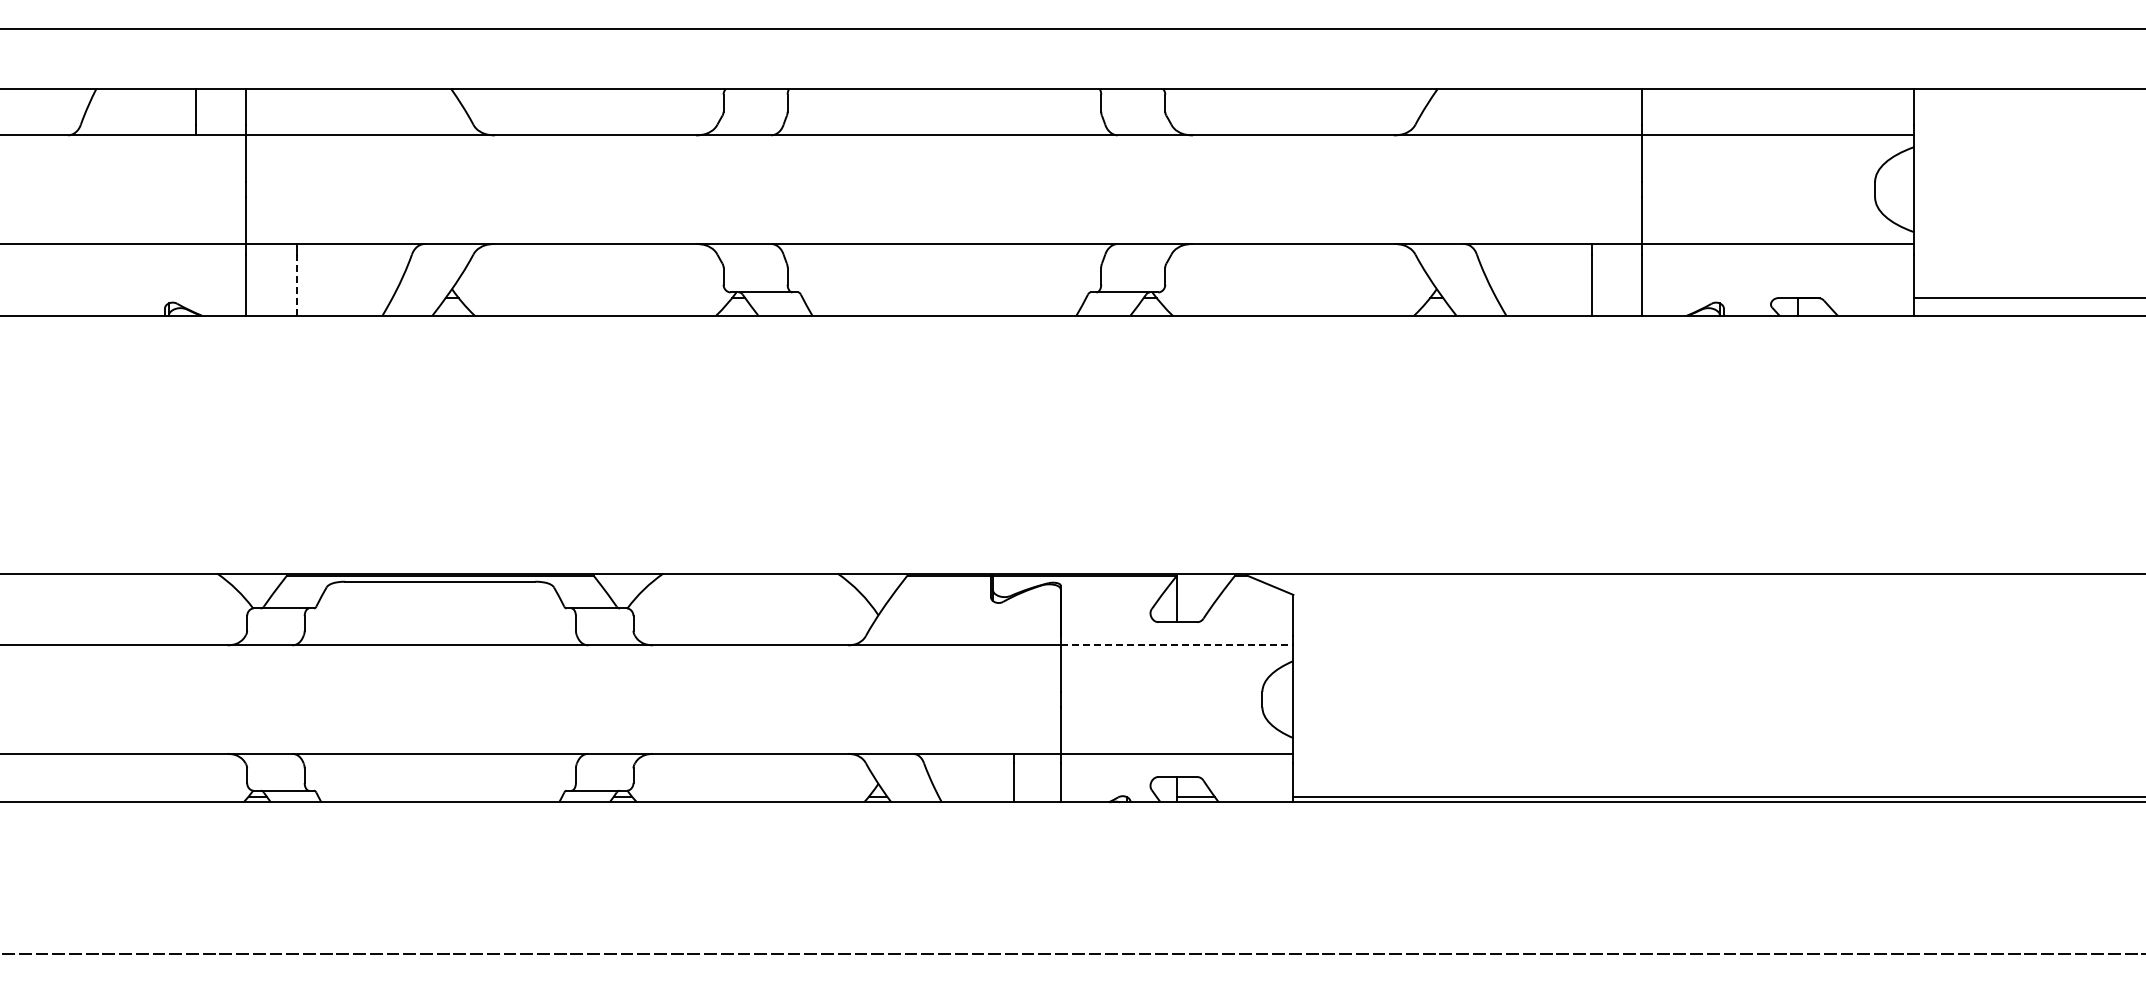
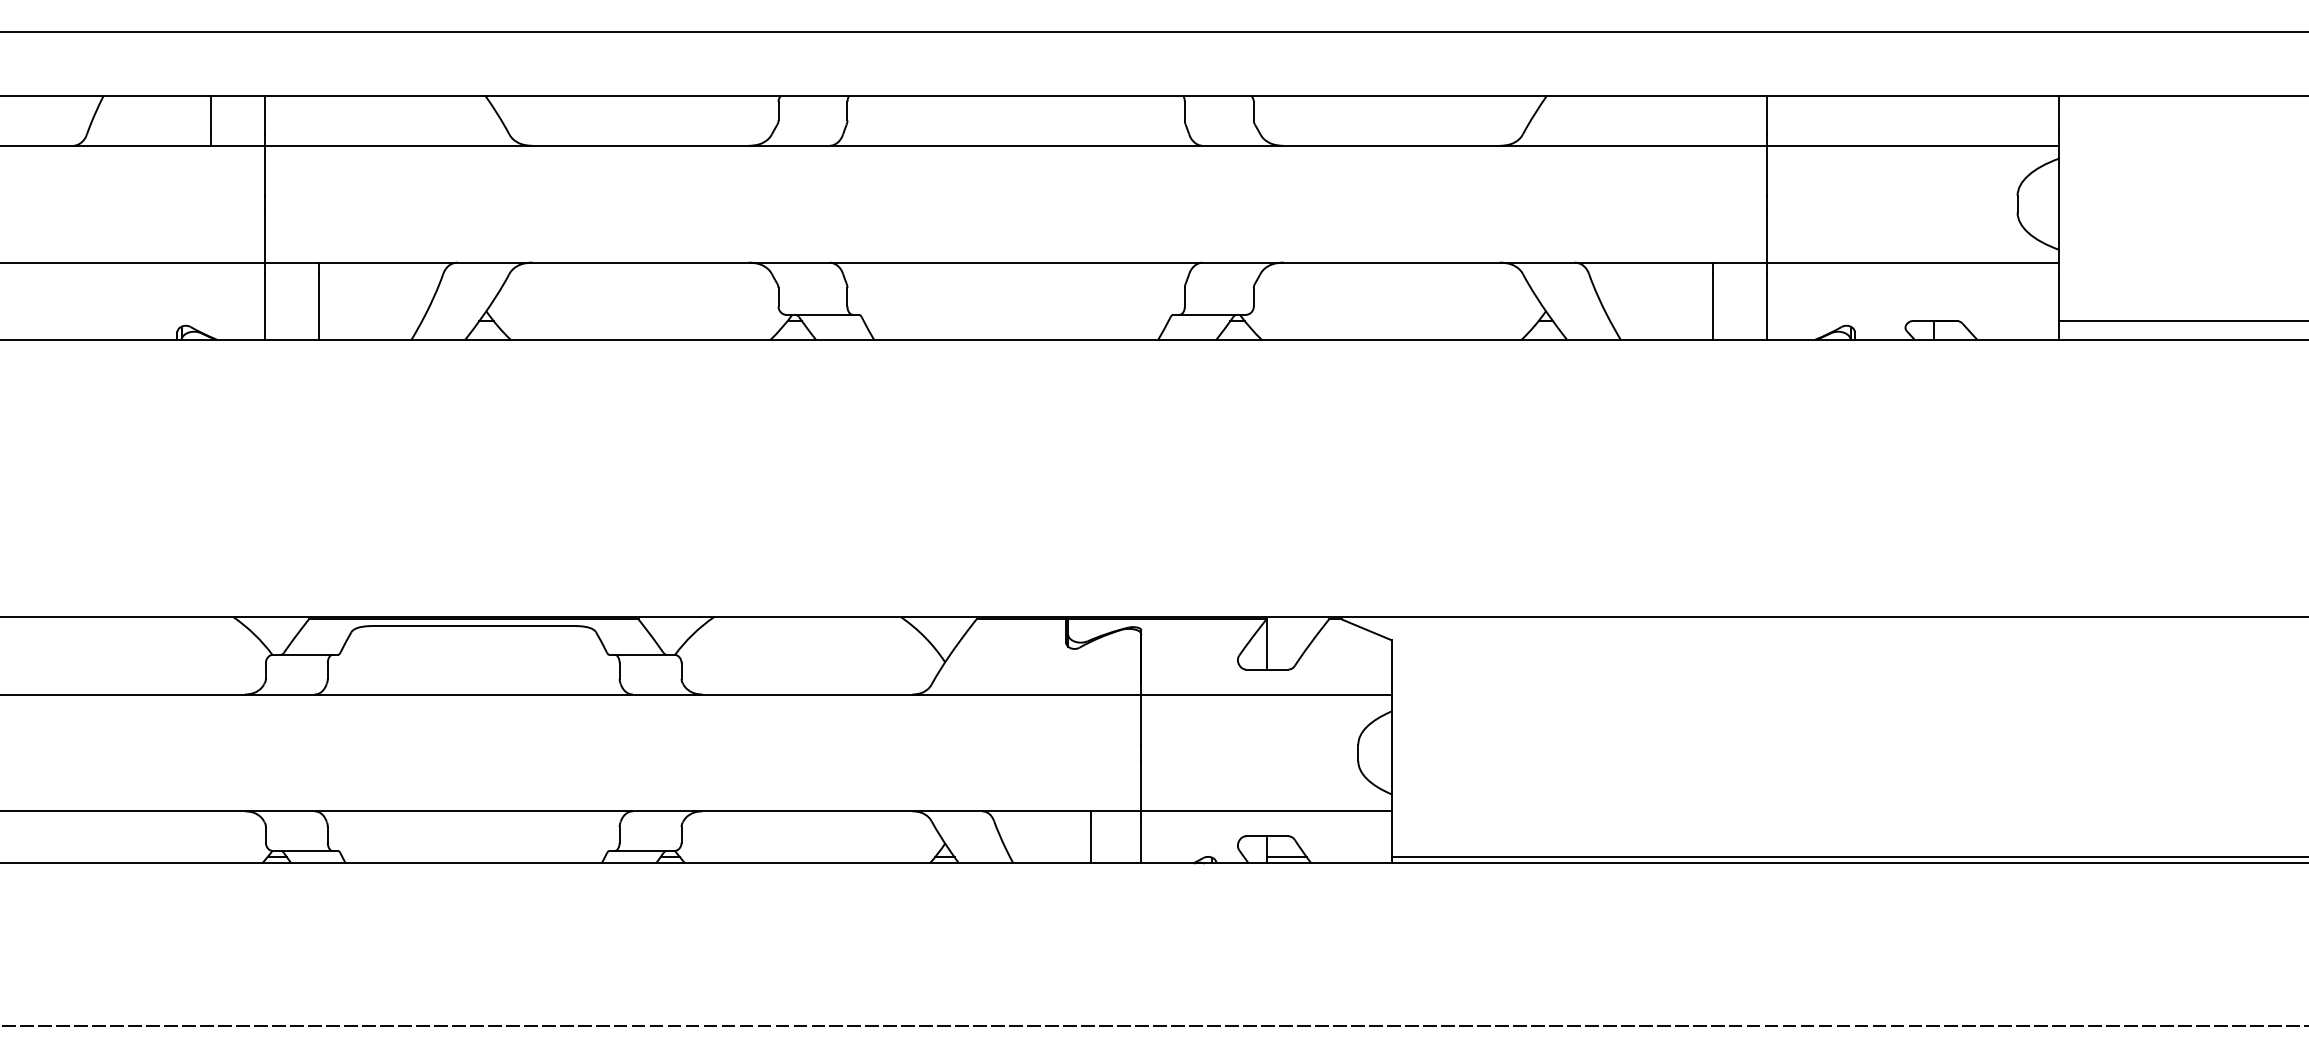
line: (296, 285) -> (318, 307), dashed -> solid
line: (1177, 645) -> (1266, 694), dashed -> solid

